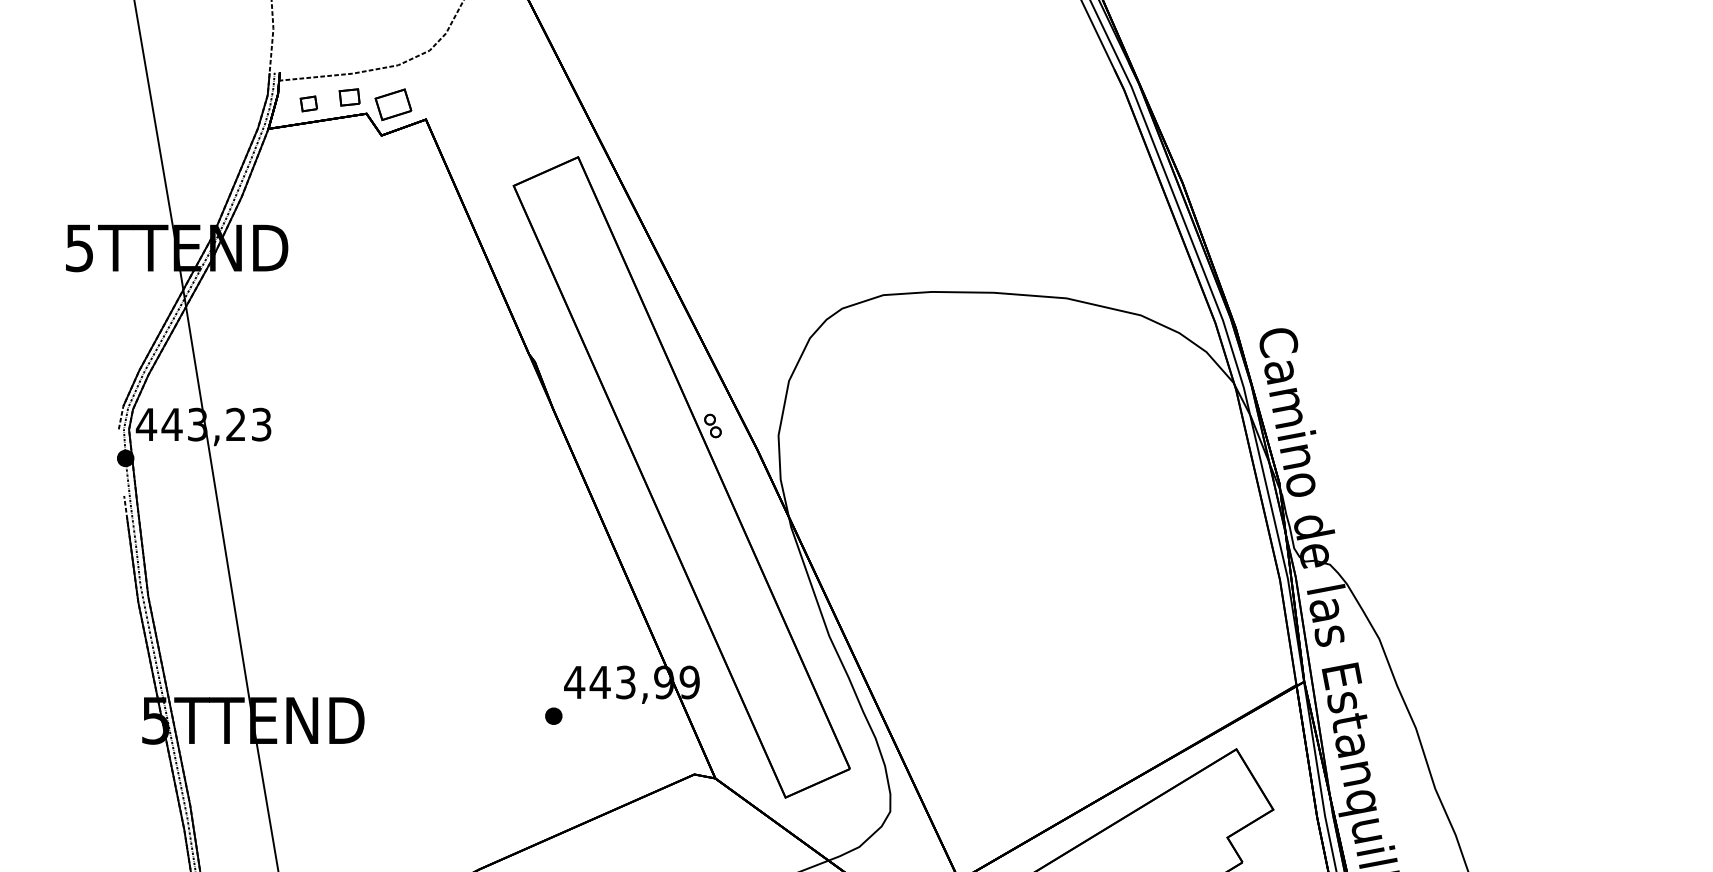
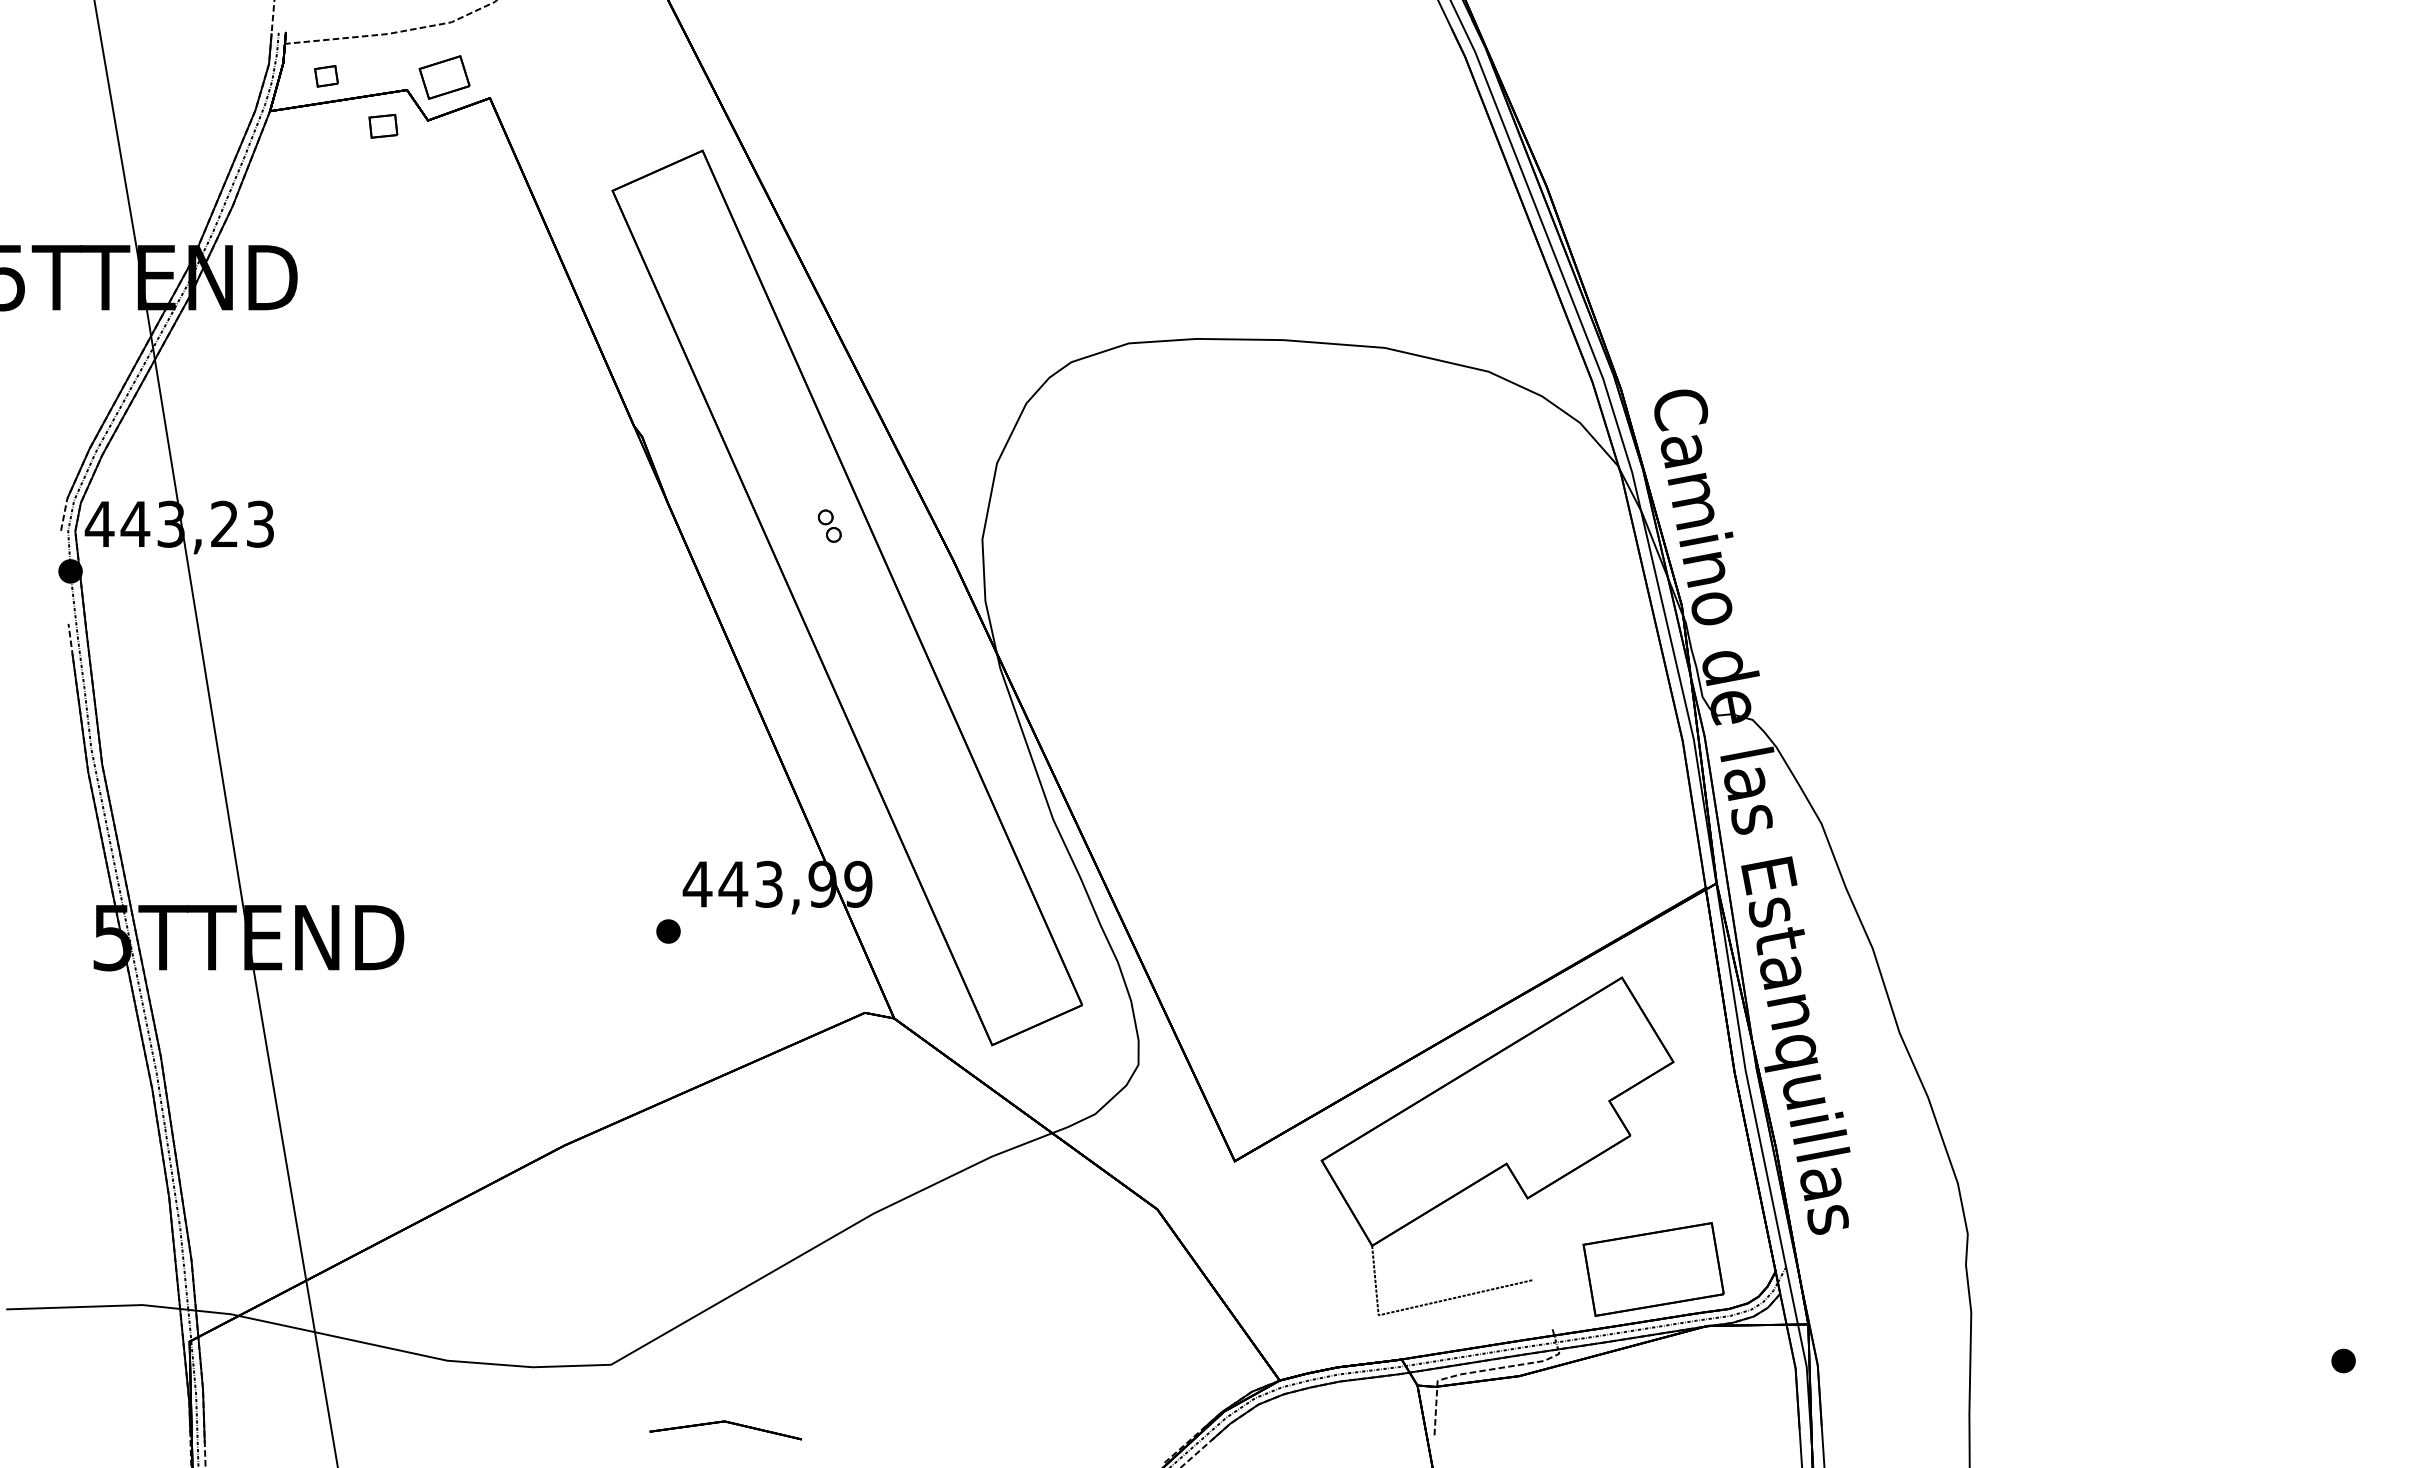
part: (349, 96) -> (383, 125), moved
part: (712, 425) -> (829, 525), moved

